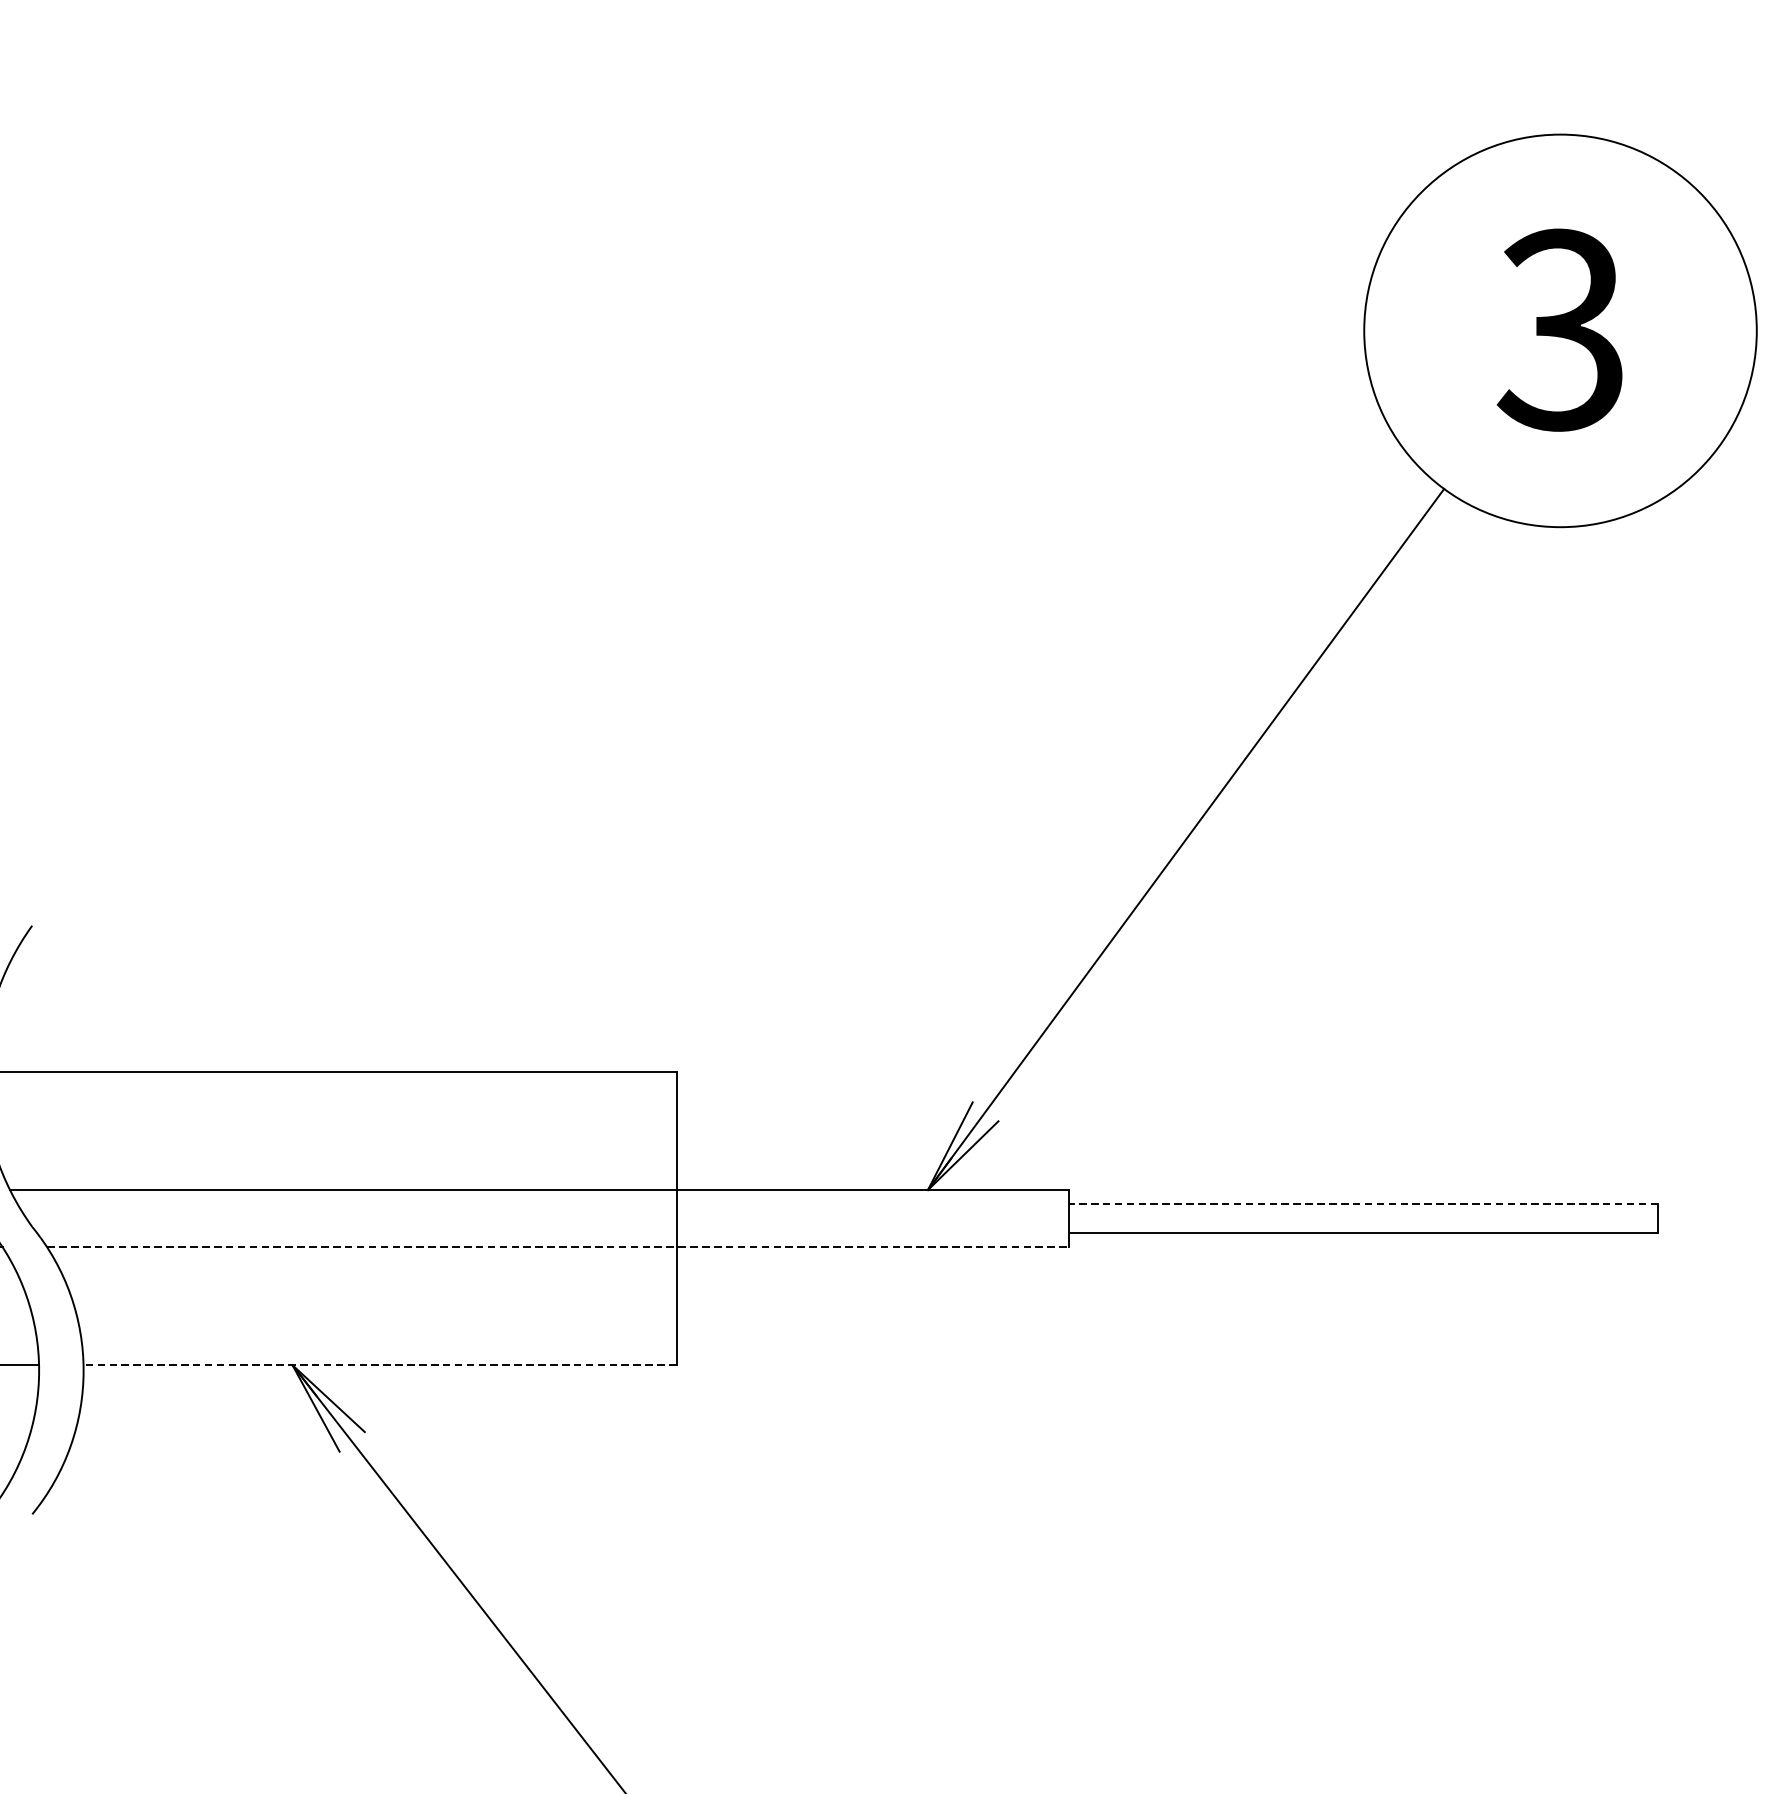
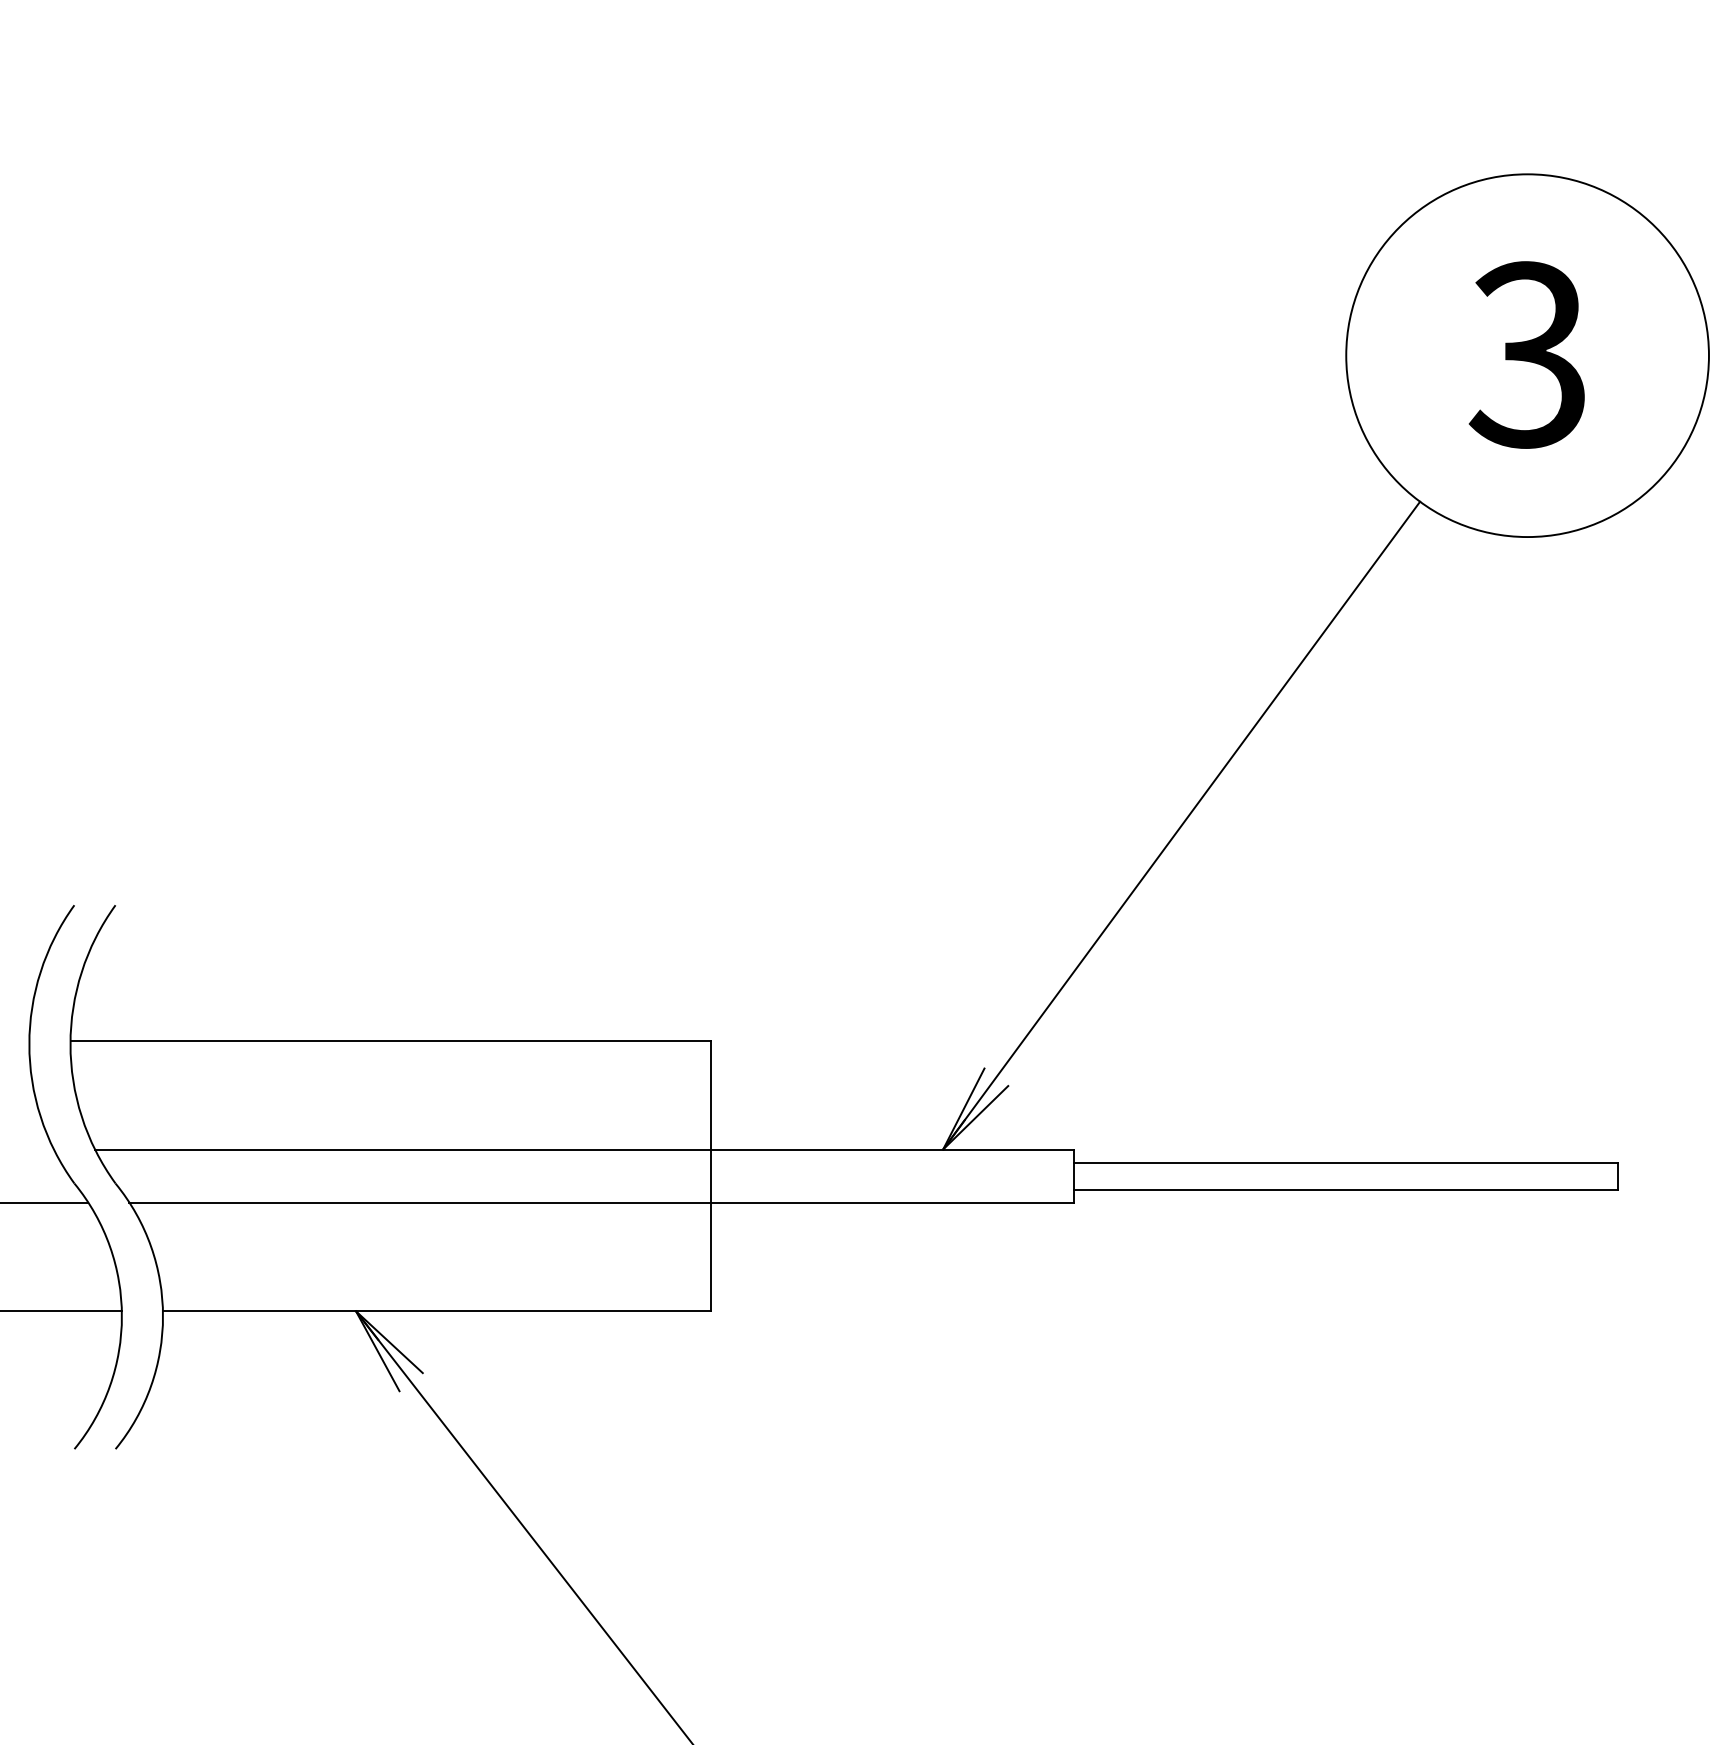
line: (1363, 1204) -> (1345, 1162), dashed -> solid
line: (559, 1247) -> (602, 1202), dashed -> solid
line: (379, 1365) -> (436, 1311), dashed -> solid

